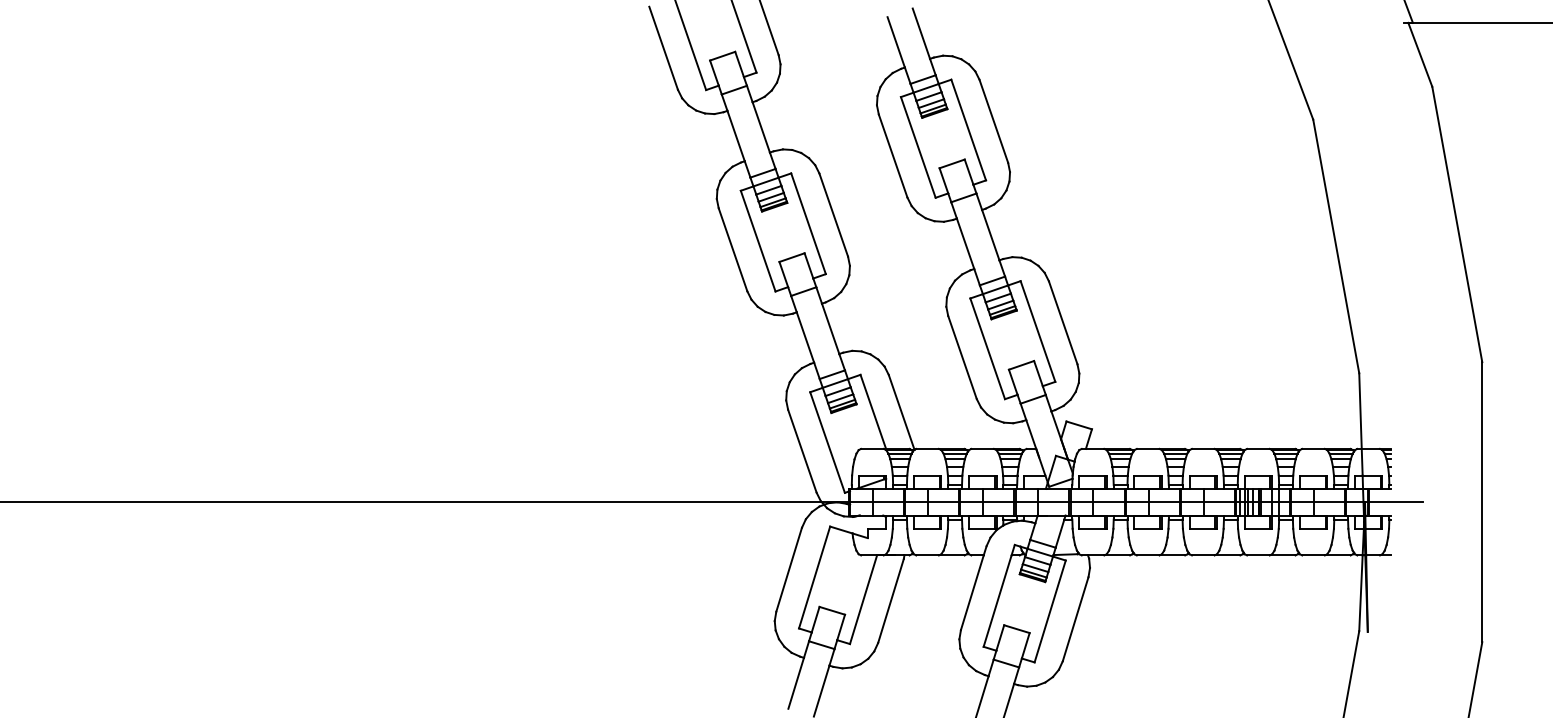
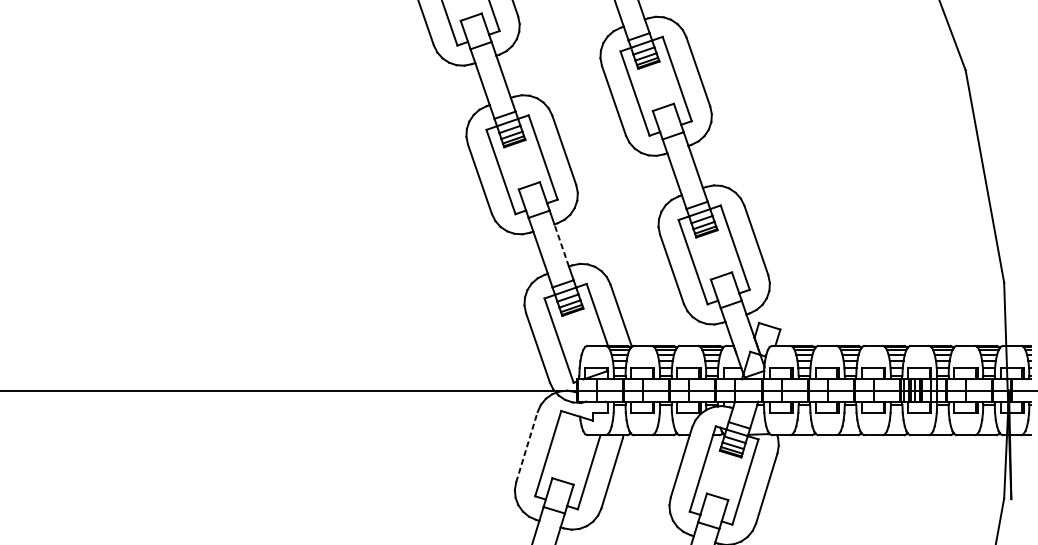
line: (830, 328) -> (561, 245), solid -> dashed
line: (789, 569) -> (527, 446), solid -> dashed

